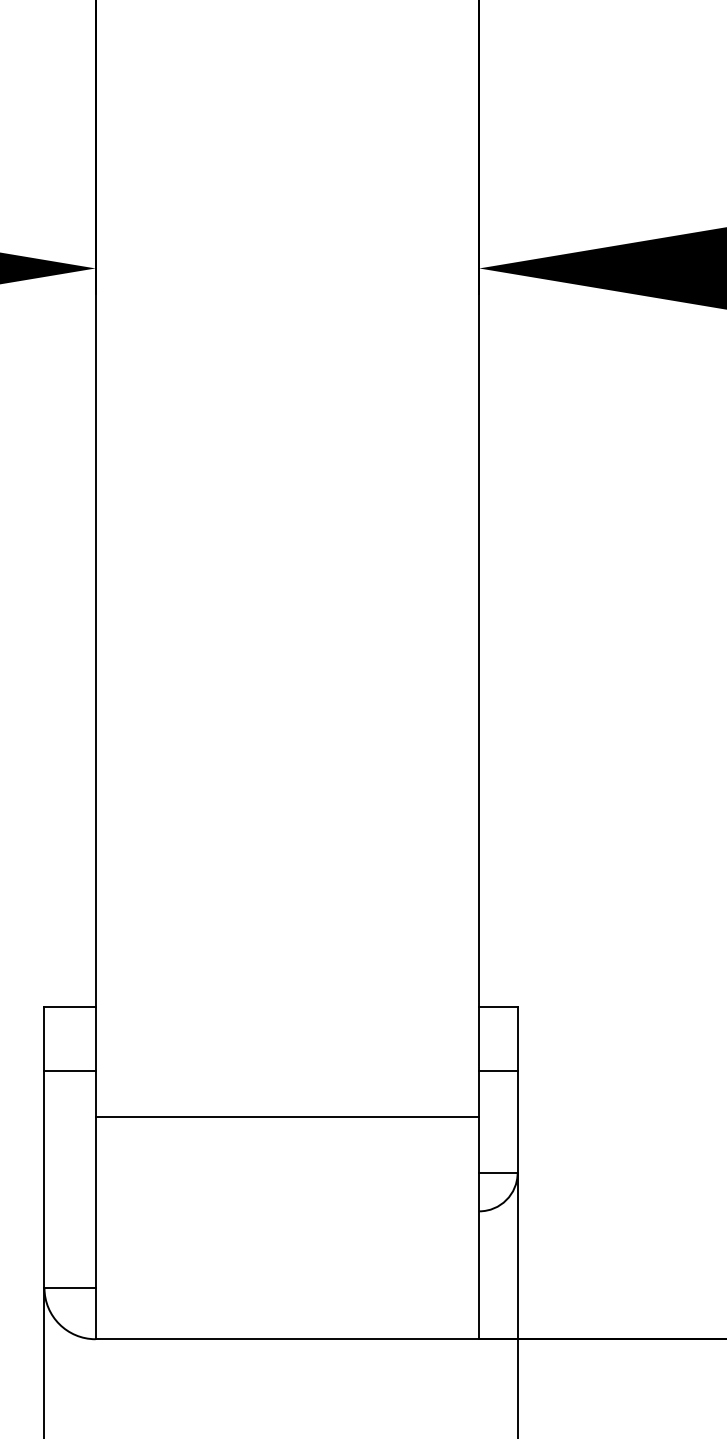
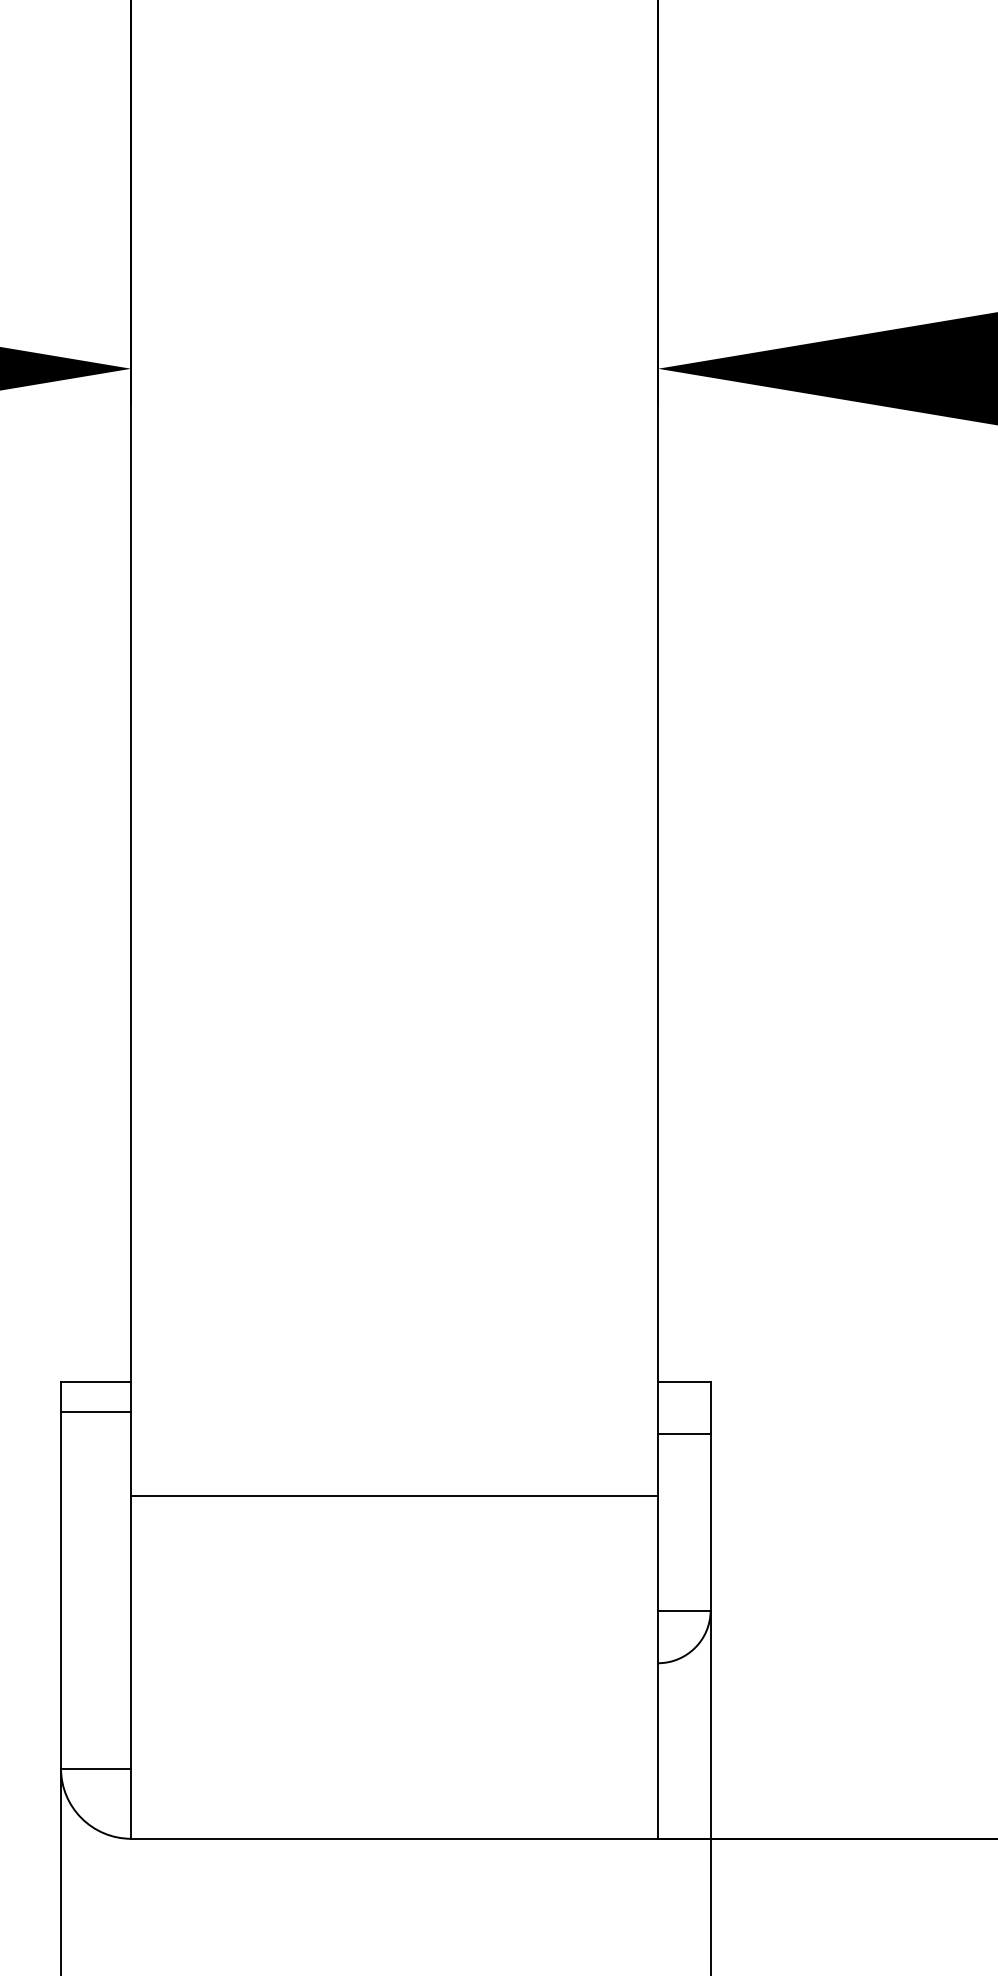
line: (70, 1070) -> (96, 1412), moved
line: (497, 1070) -> (683, 1434), moved
line: (287, 1117) -> (394, 1496), moved

